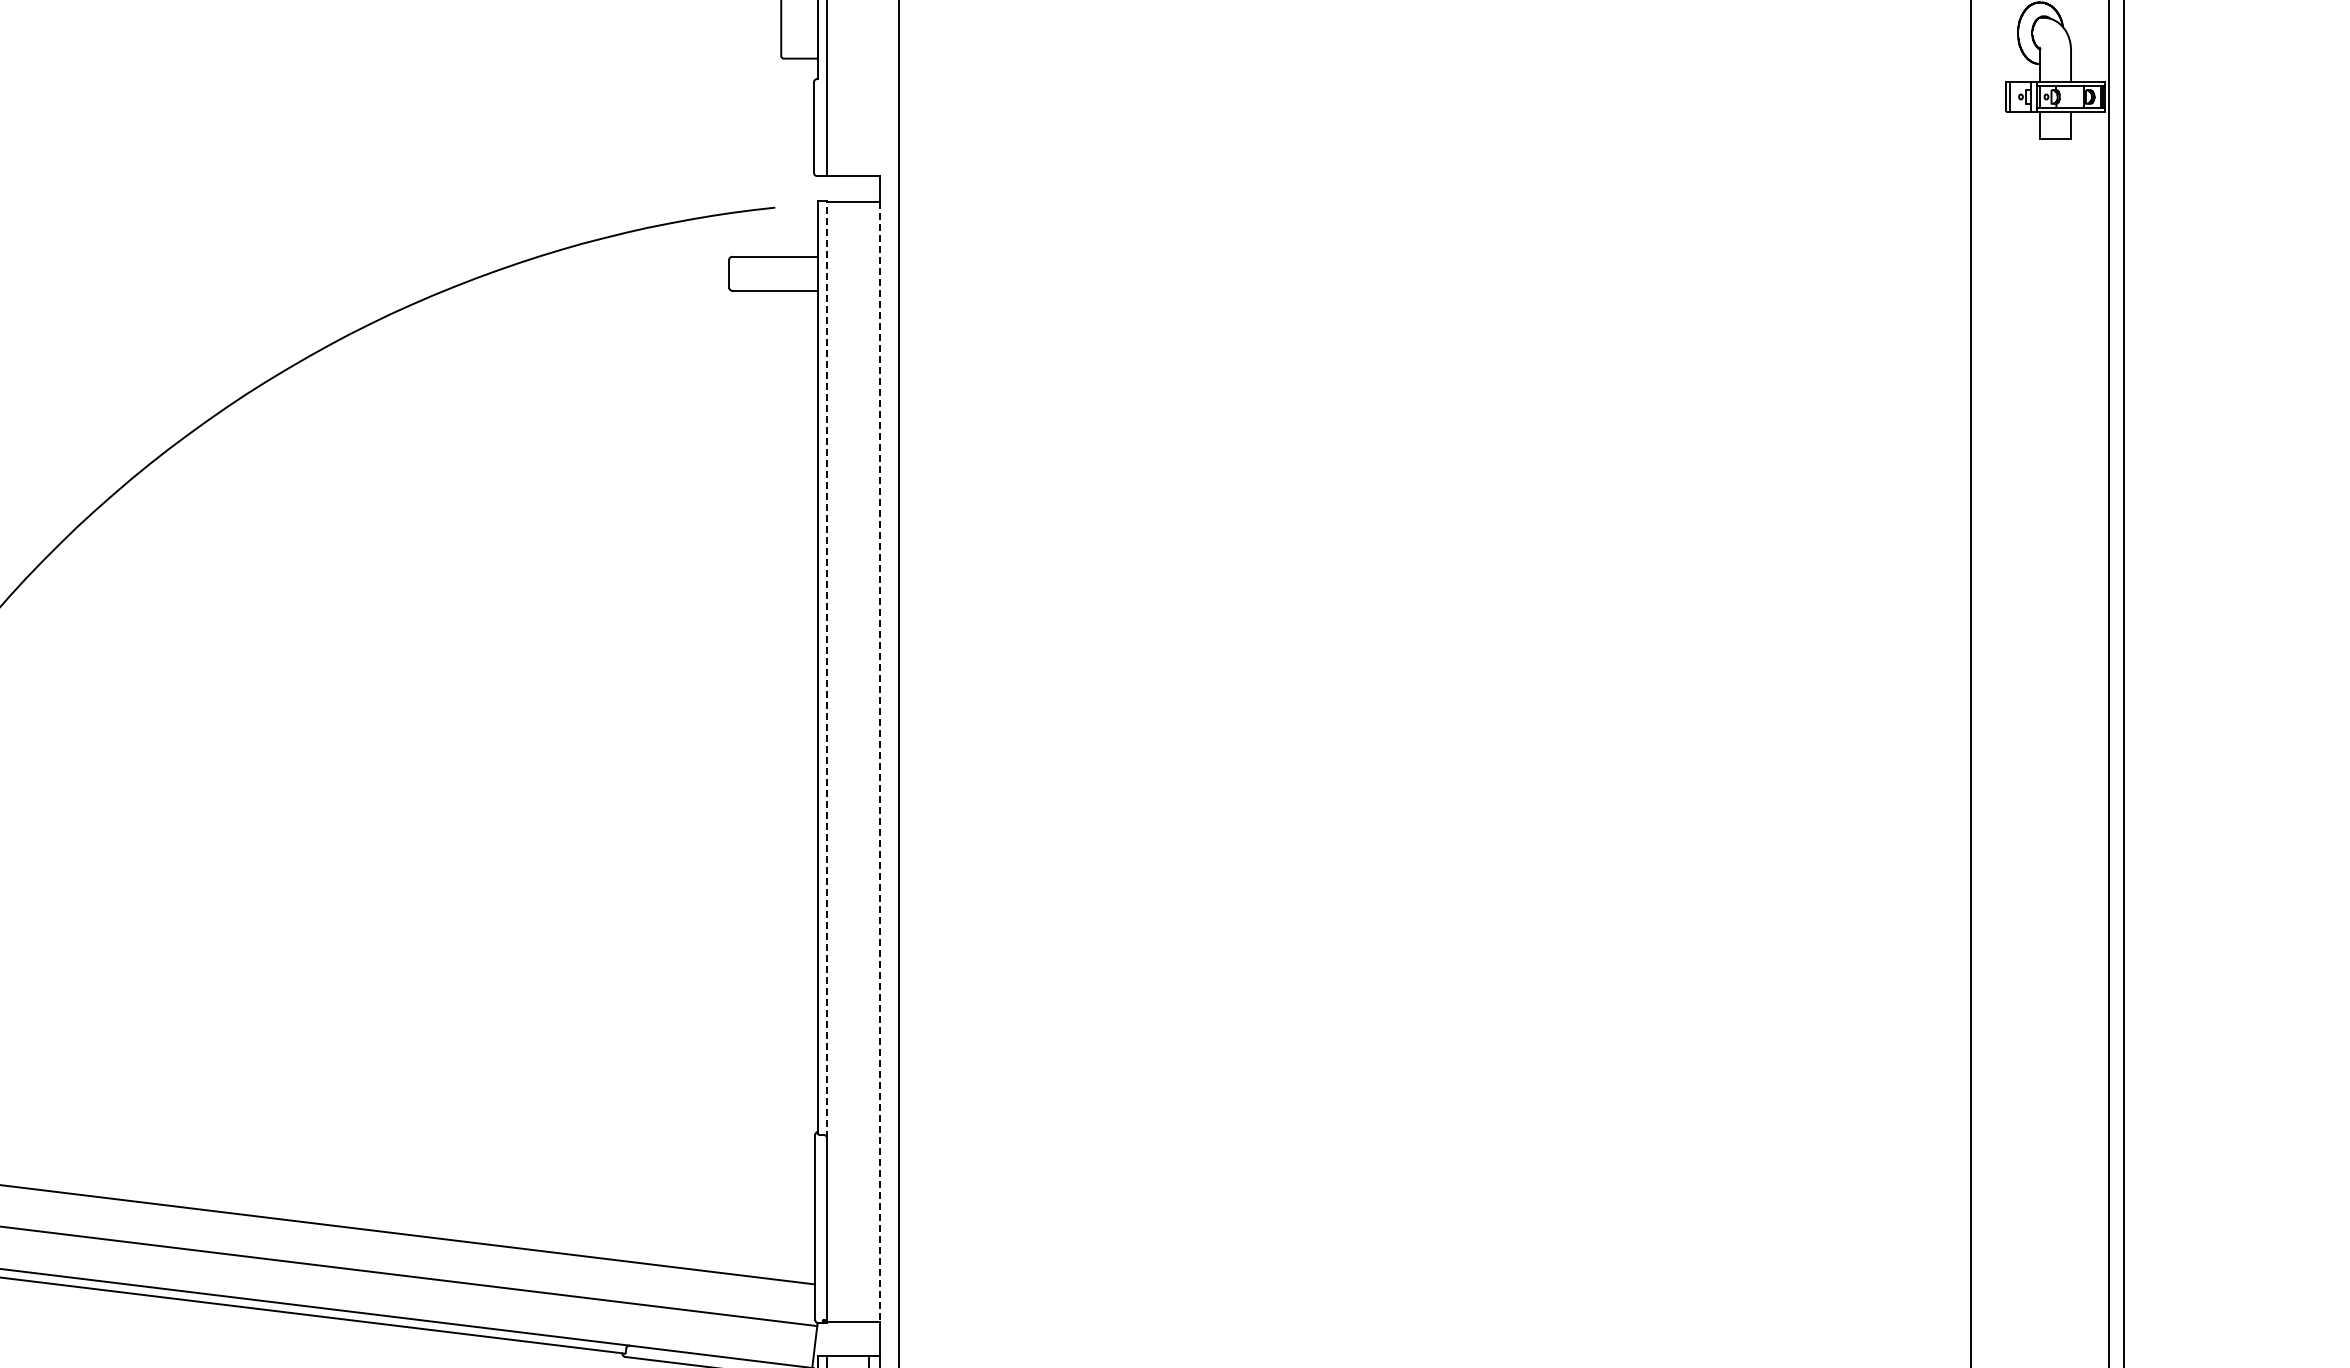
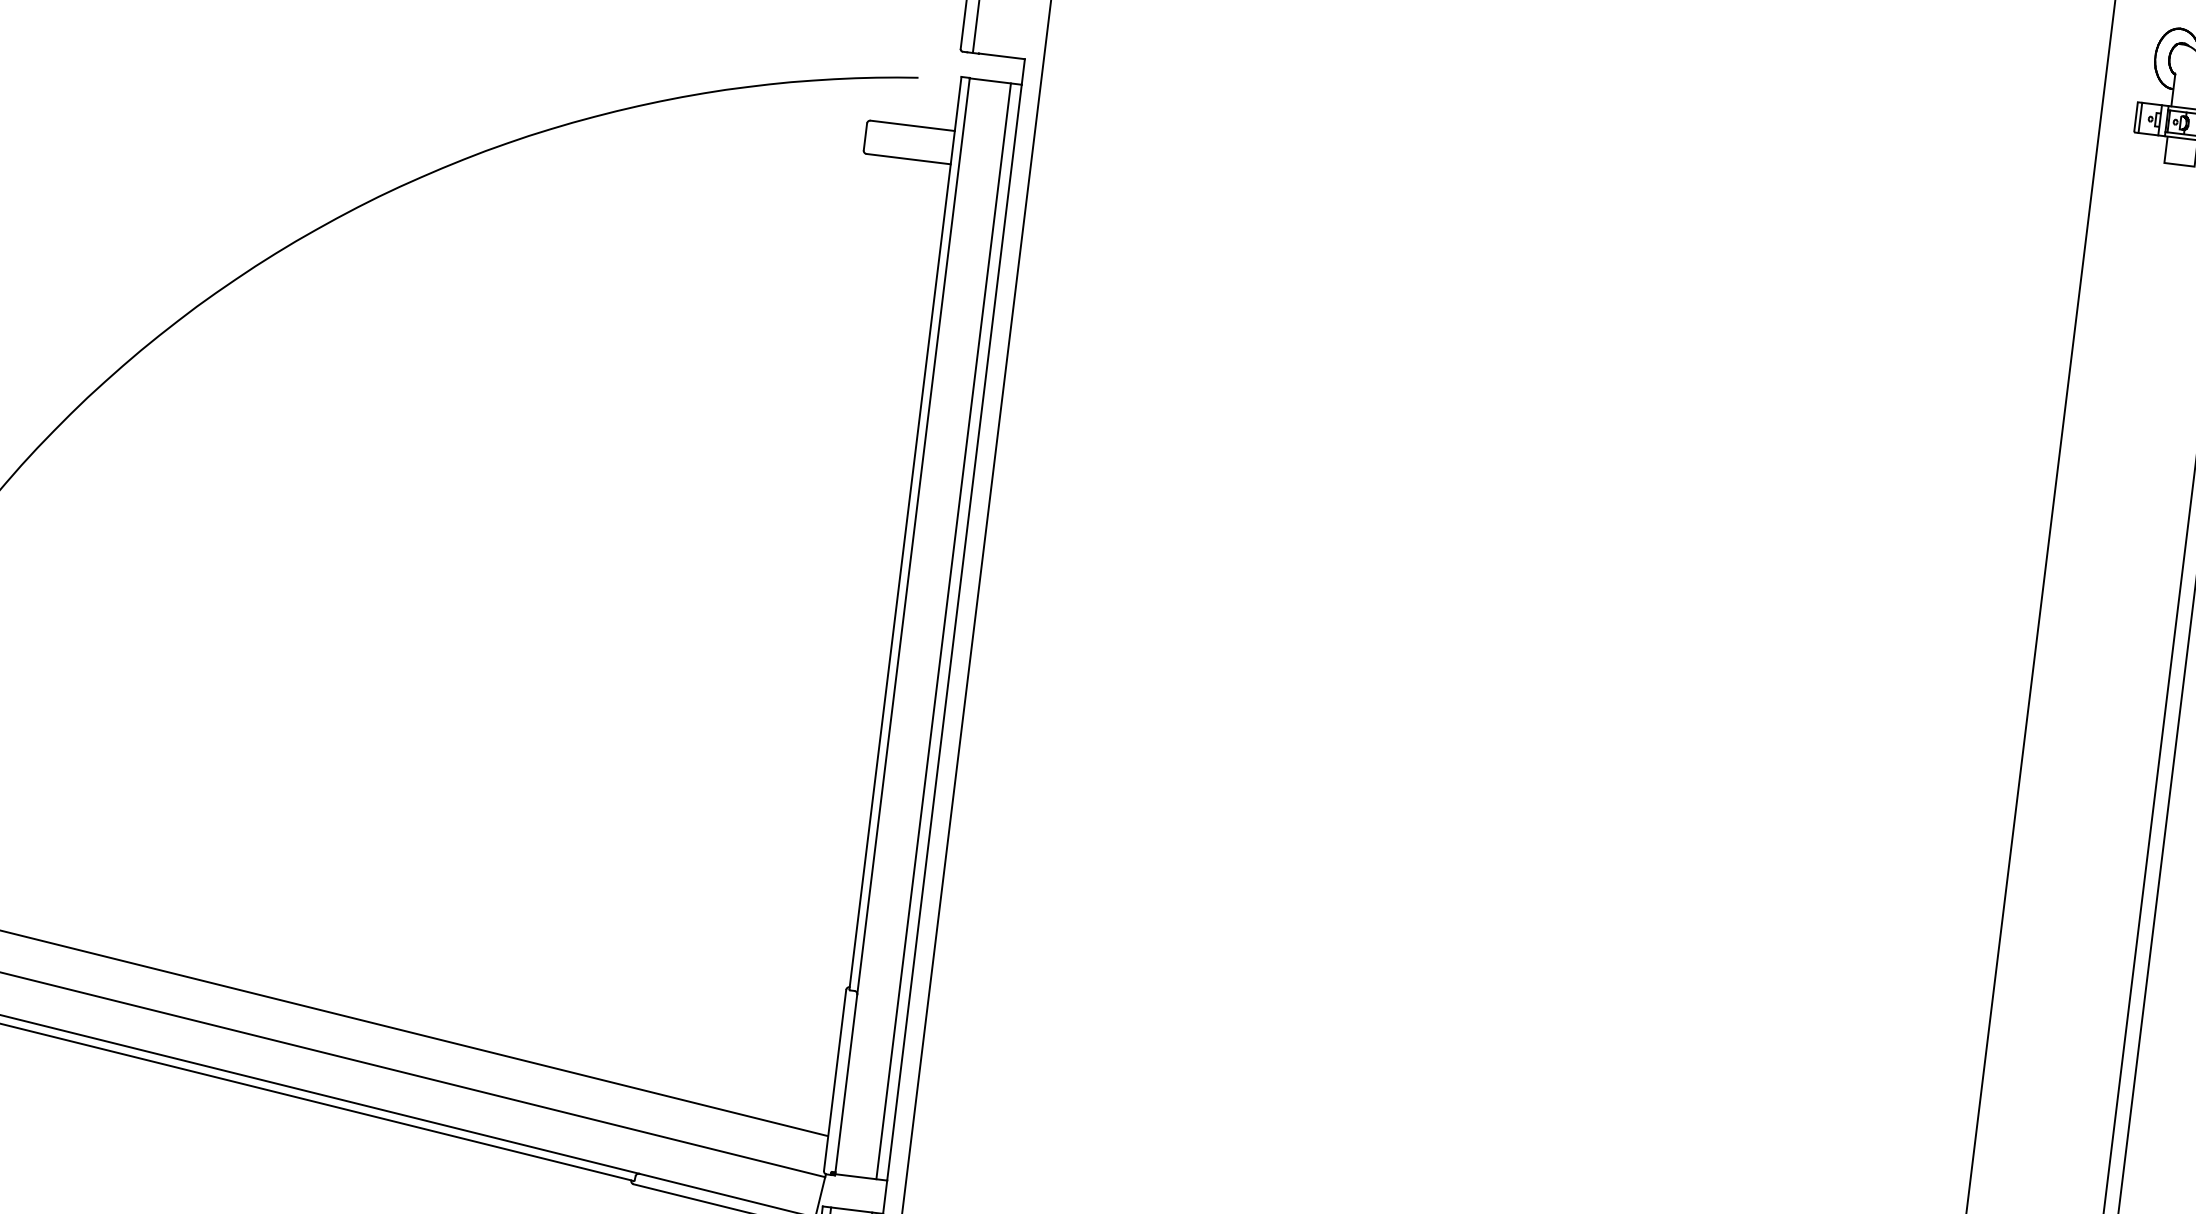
line: (826, 669) -> (913, 535), dashed -> solid
line: (869, 761) -> (944, 631), added
line: (880, 761) -> (954, 632), dashed -> solid

